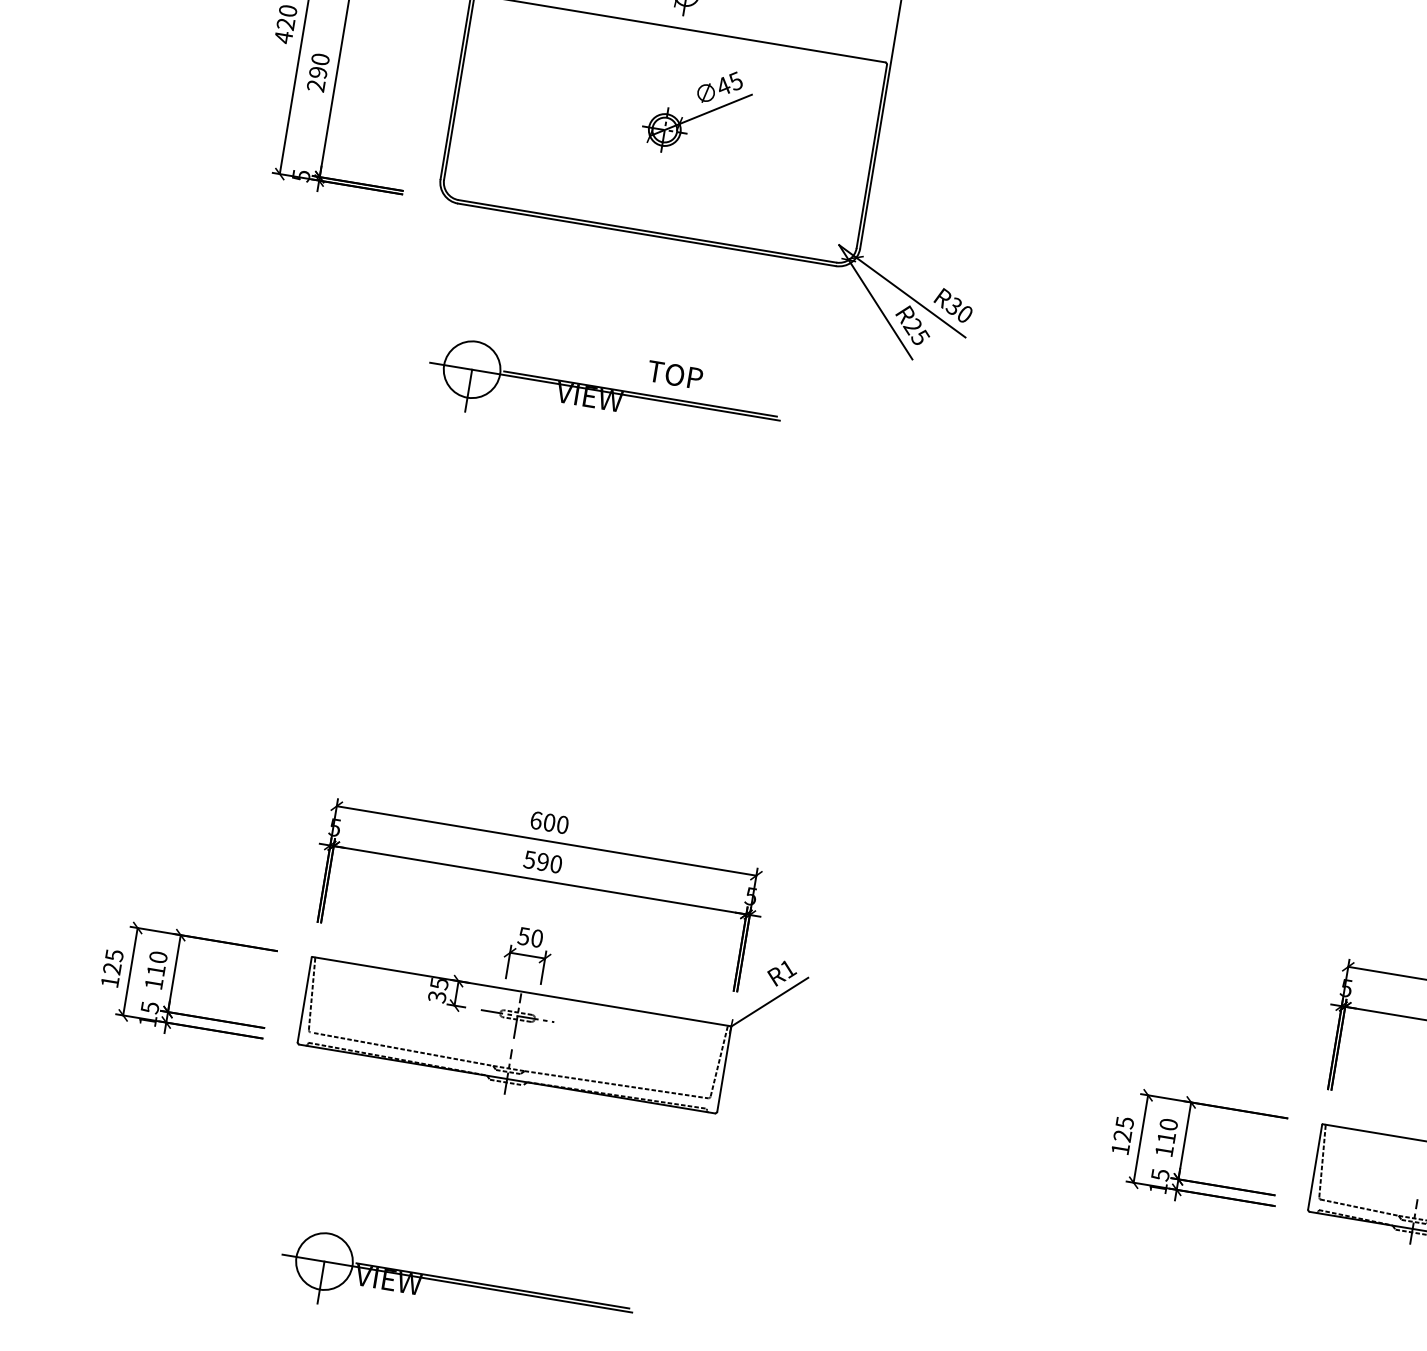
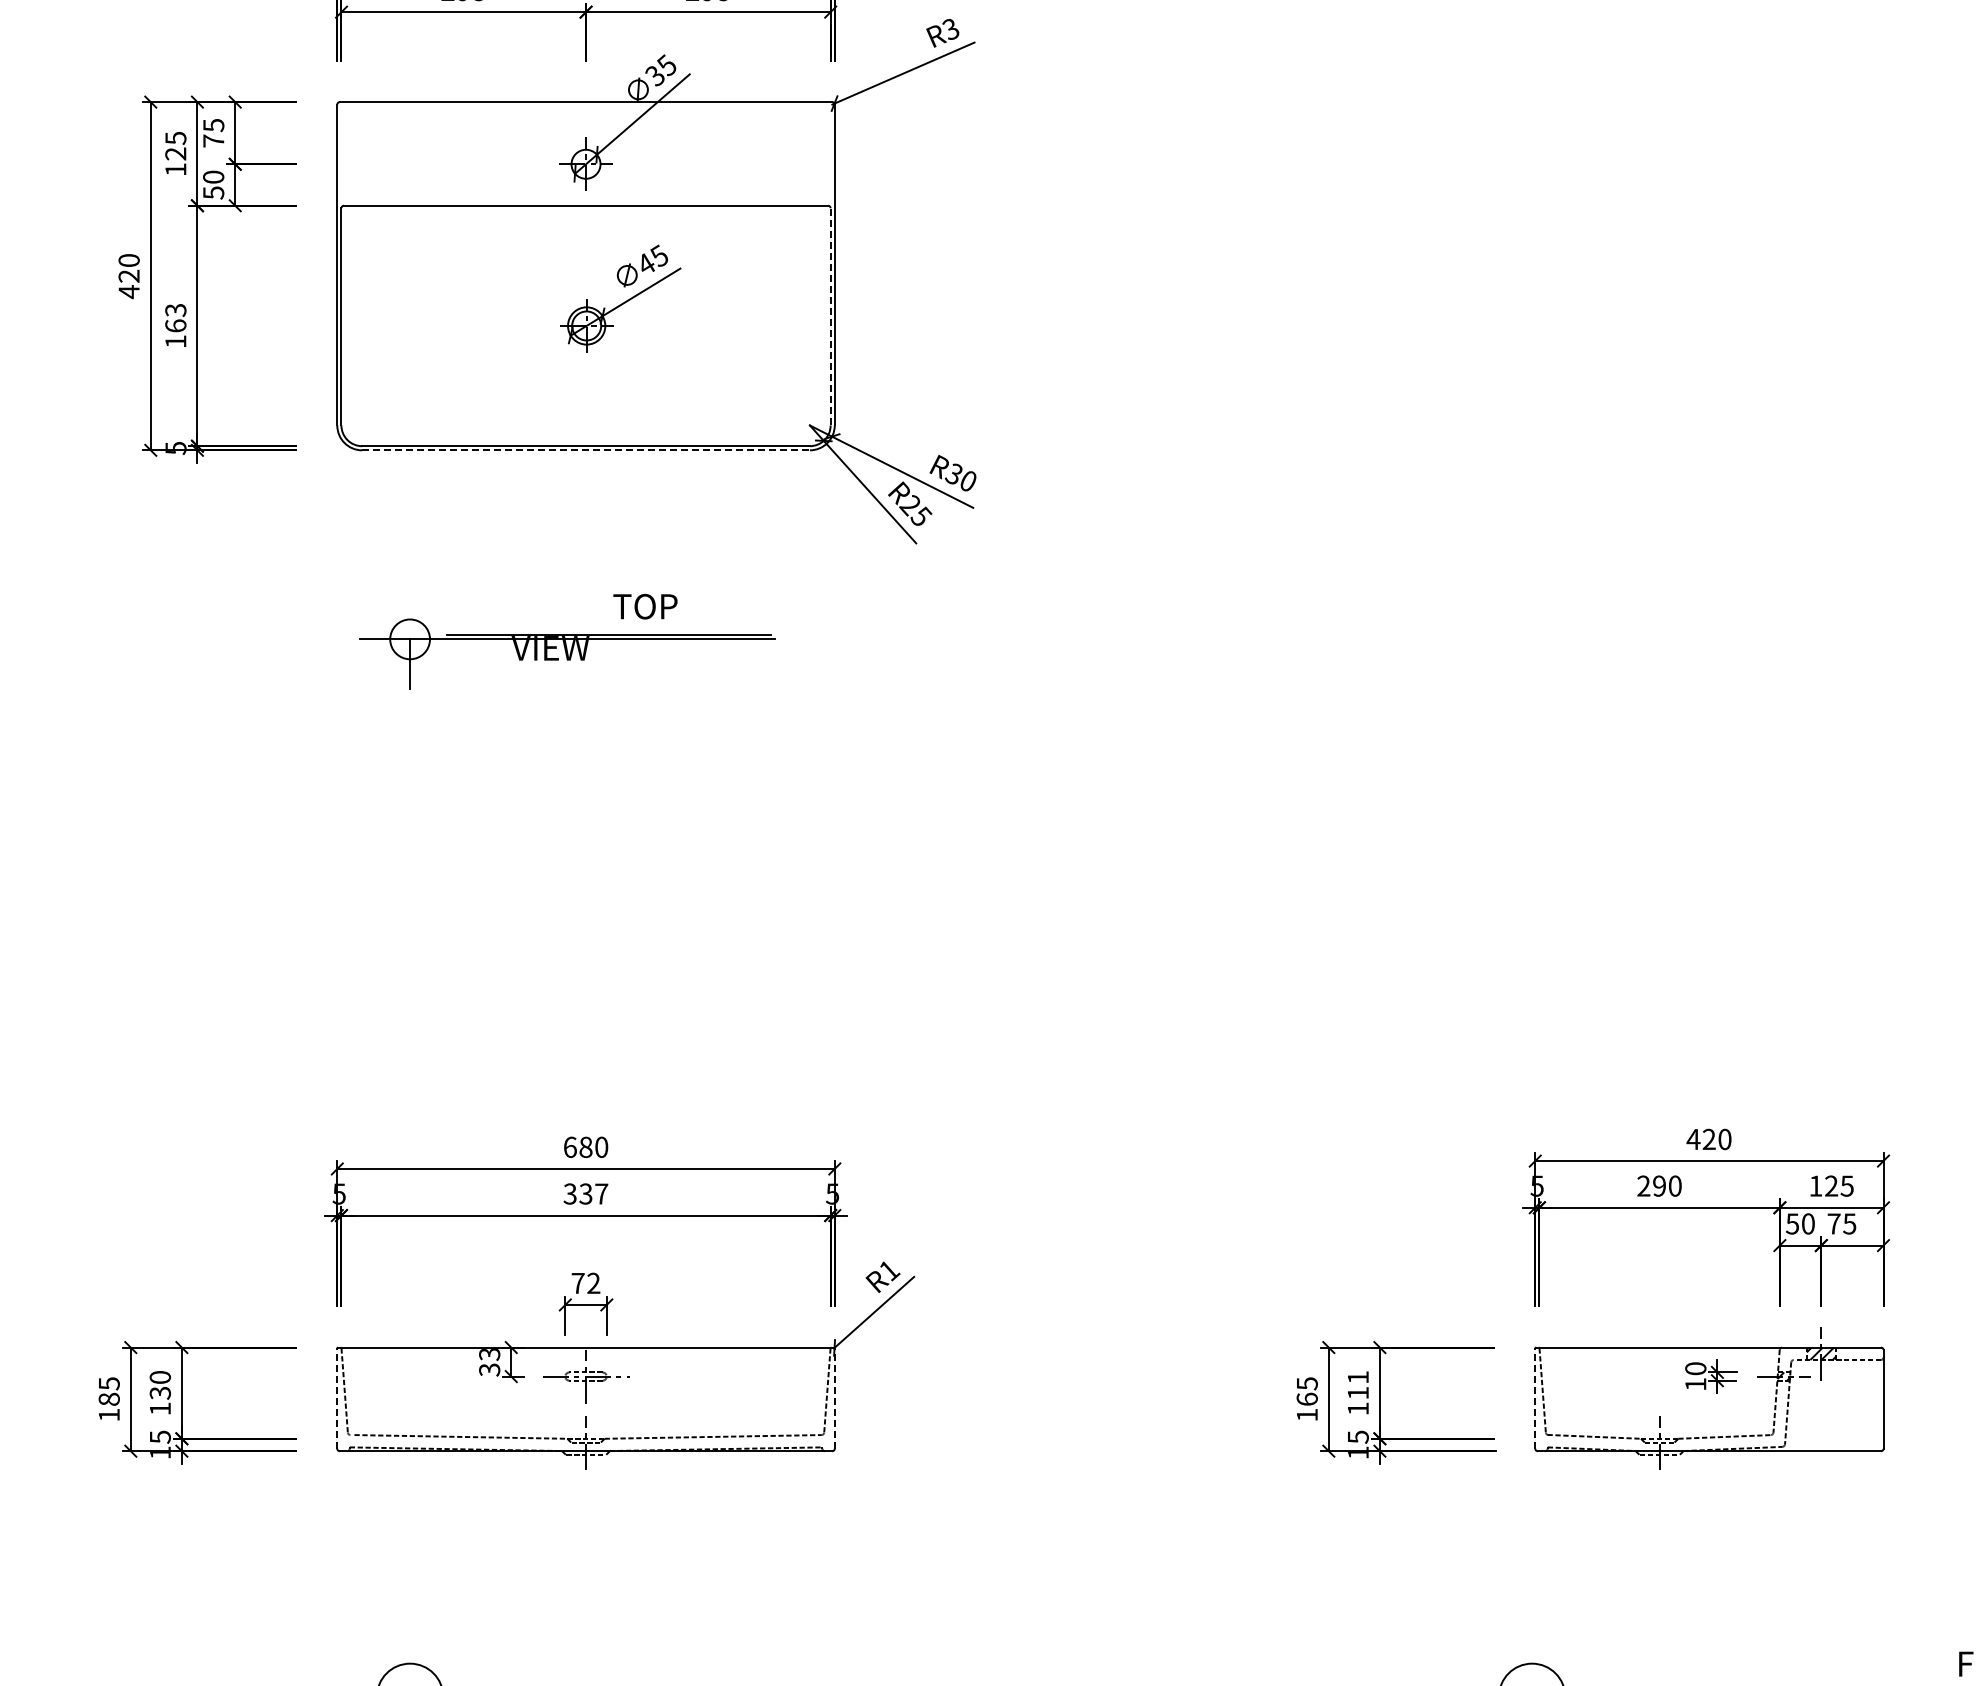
text: (318, 72) -> (175, 325), 290 -> 163
line: (871, 156) -> (830, 316), solid -> dashed
line: (647, 235) -> (586, 450), solid -> dashed
circle: (471, 369) -> (409, 639), size x0.6
text: (549, 822) -> (585, 1147), 600 -> 680
text: (543, 861) -> (586, 1193), 590 -> 337
text: (530, 937) -> (585, 1283), 50 -> 72
text: (111, 967) -> (108, 1398), 125 -> 185
text: (155, 970) -> (159, 1393), 110 -> 130
text: (439, 983) -> (489, 1354), 35 -> 33
line: (304, 999) -> (337, 1398), solid -> dashed
line: (724, 1069) -> (834, 1398), solid -> dashed
text: (1168, 1124) -> (1357, 1377), 110 -> 111
text: (1122, 1135) -> (1306, 1398), 125 -> 165
line: (1315, 1167) -> (1535, 1398), solid -> dashed

